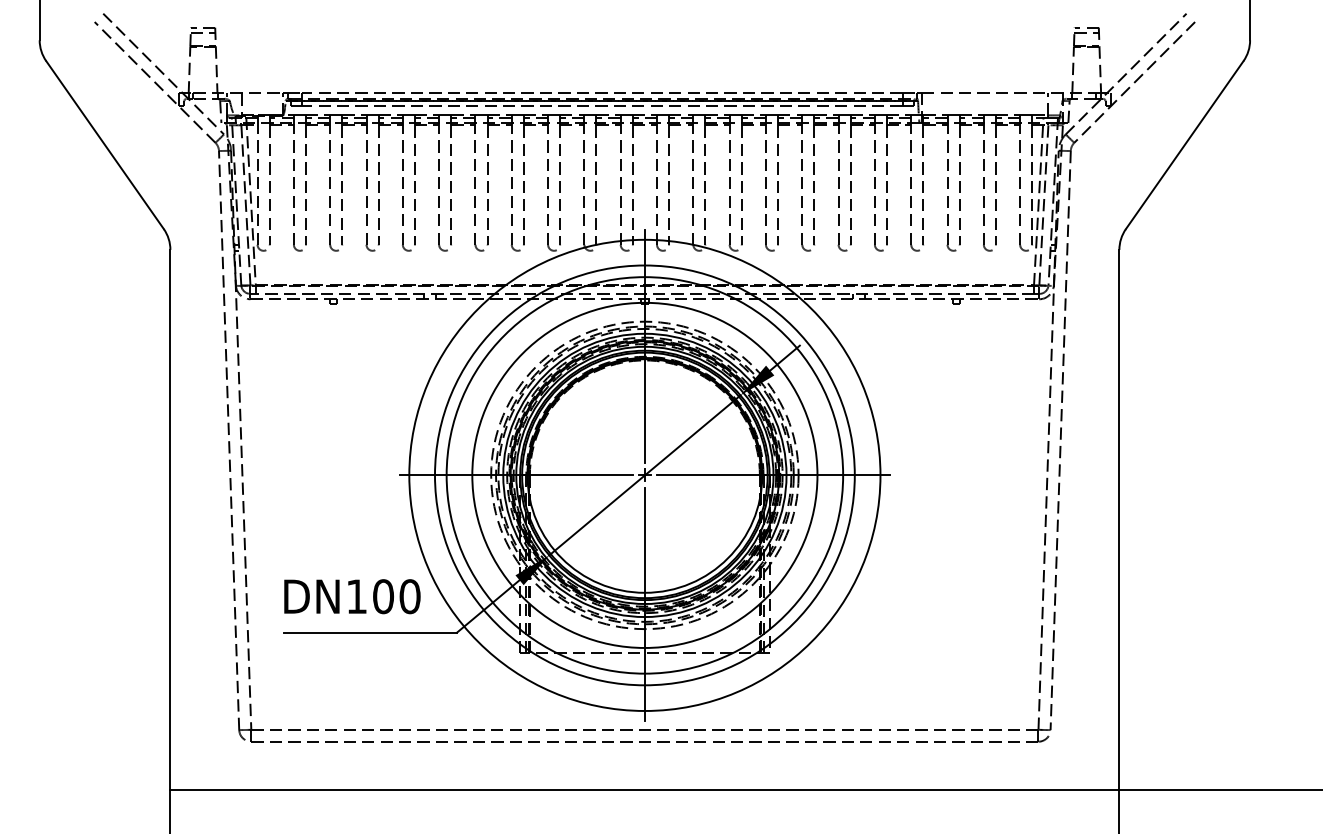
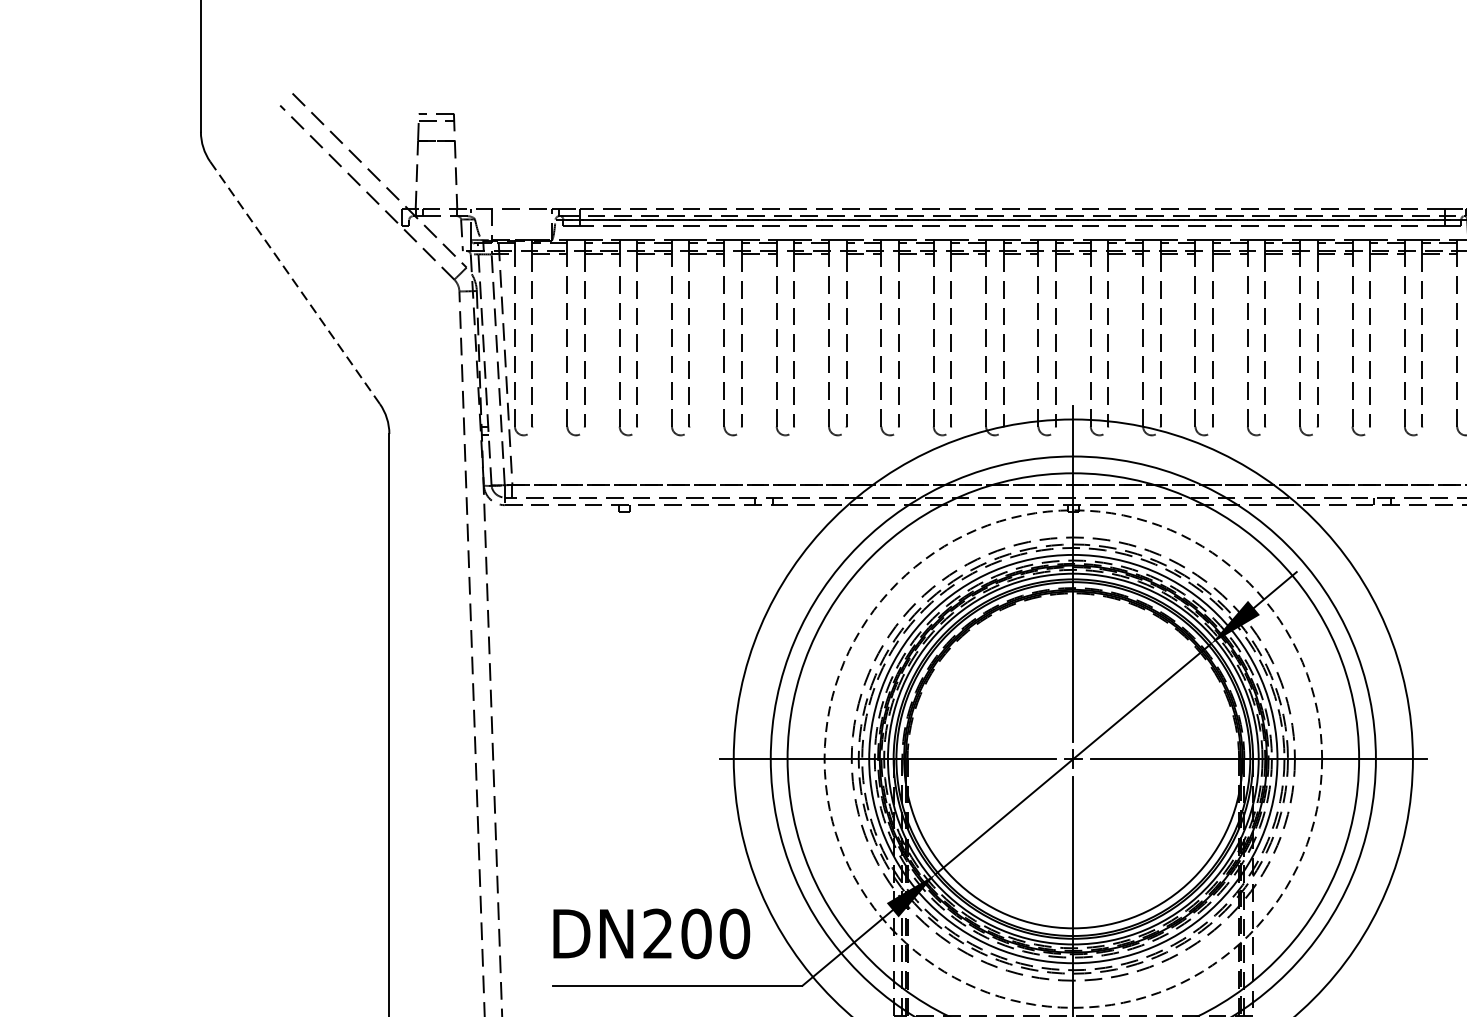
line: (105, 145) -> (295, 283), solid -> dashed
circle: (644, 474) -> (1072, 757), solid -> dashed
text: (356, 596) -> (657, 933), DN100 -> DN200

